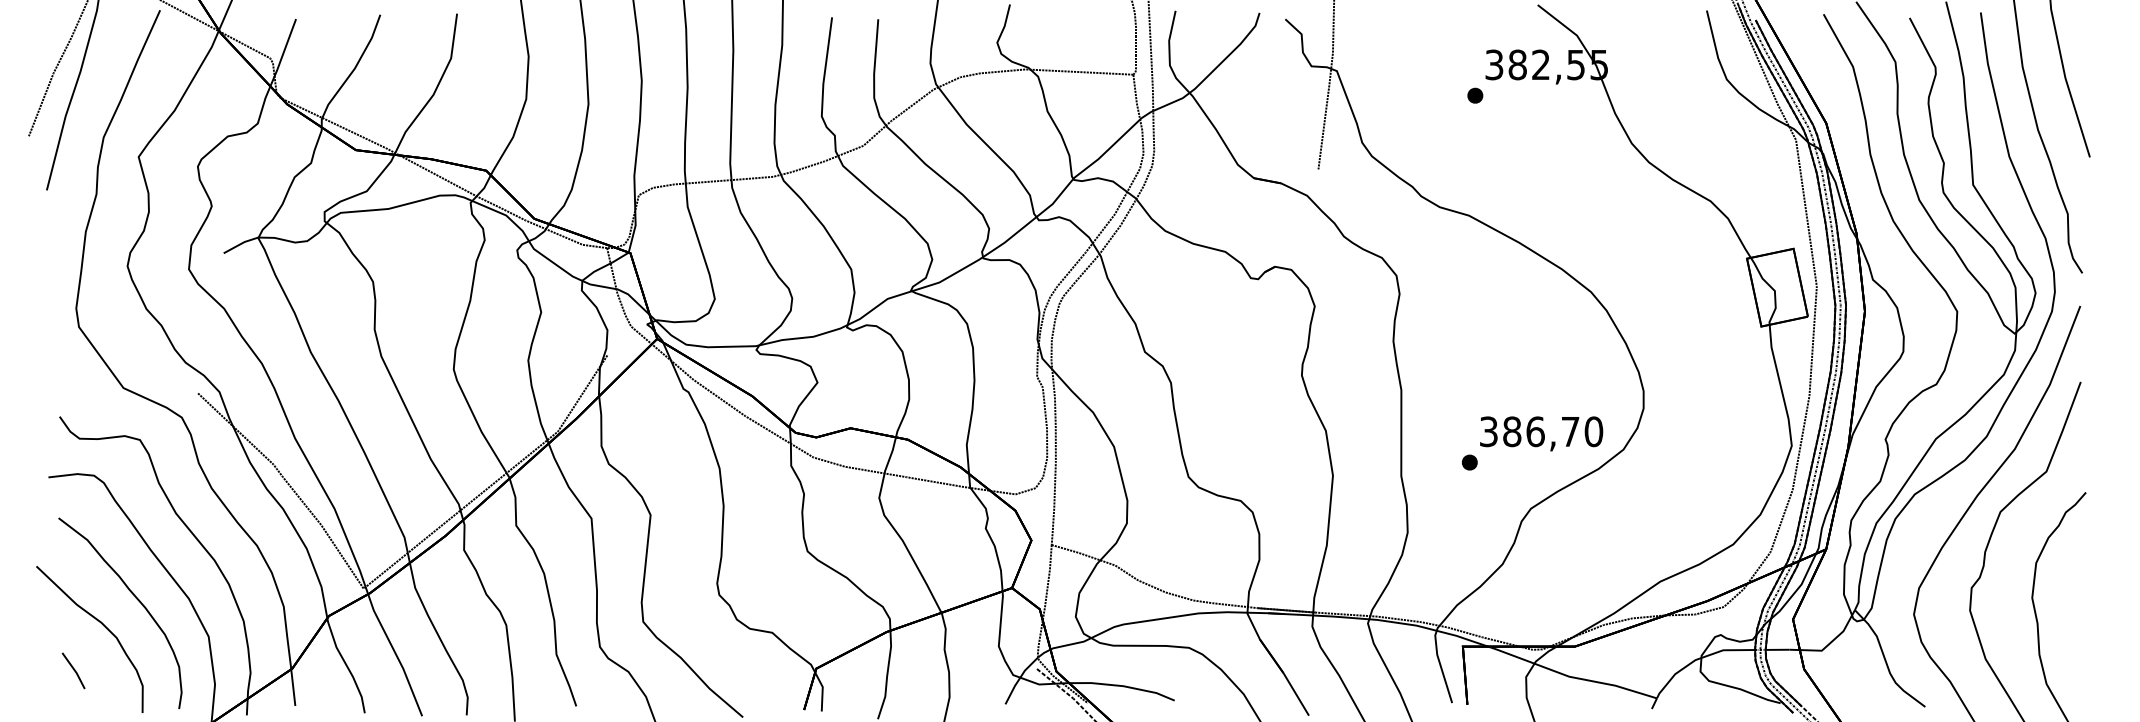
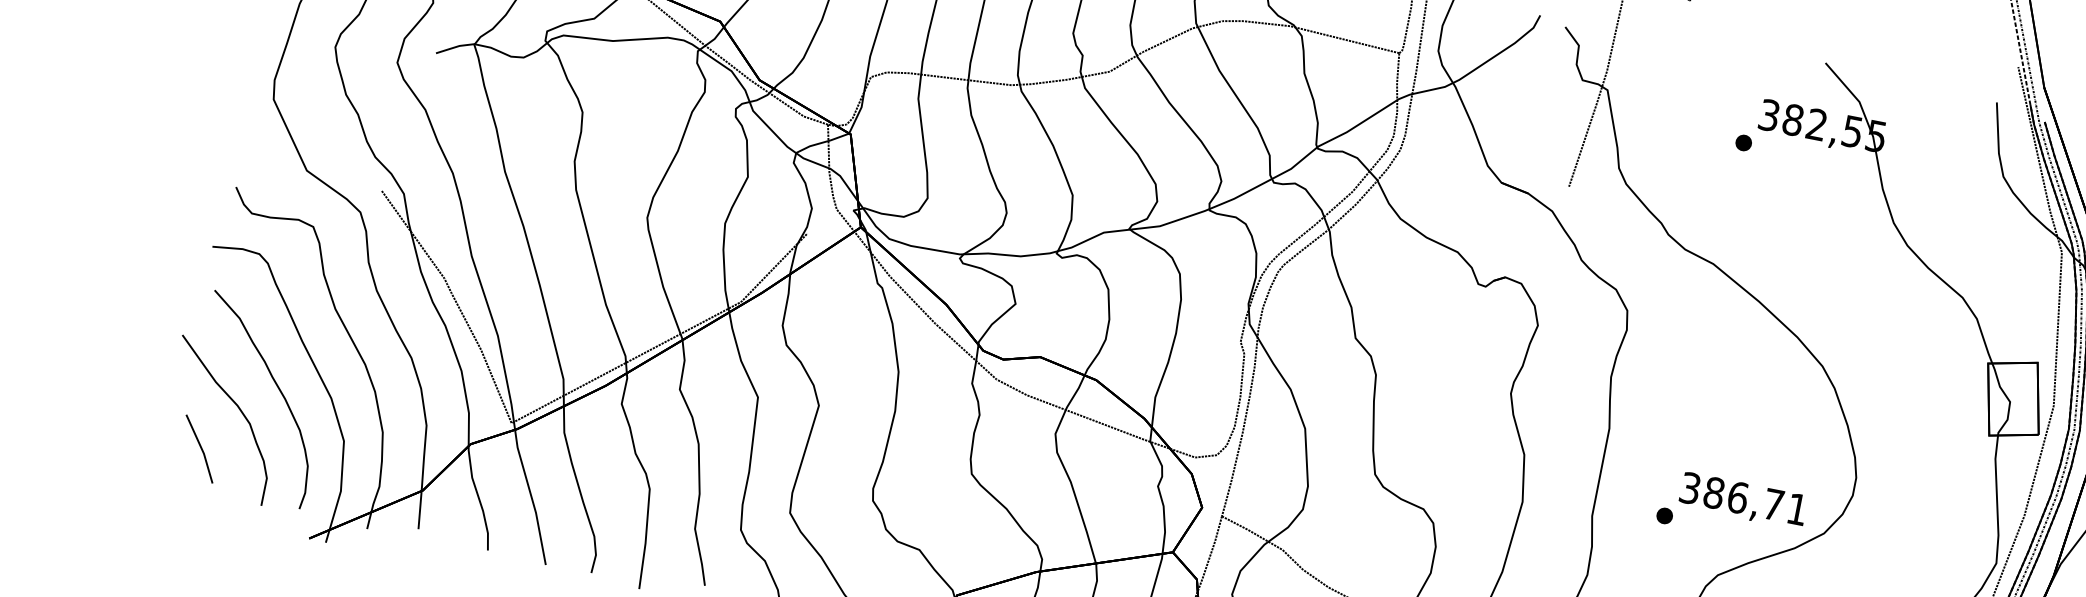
text: (1593, 431) -> (1797, 509), 386,70 -> 386,71
part: (73, 670) -> (199, 448), size x1.67

